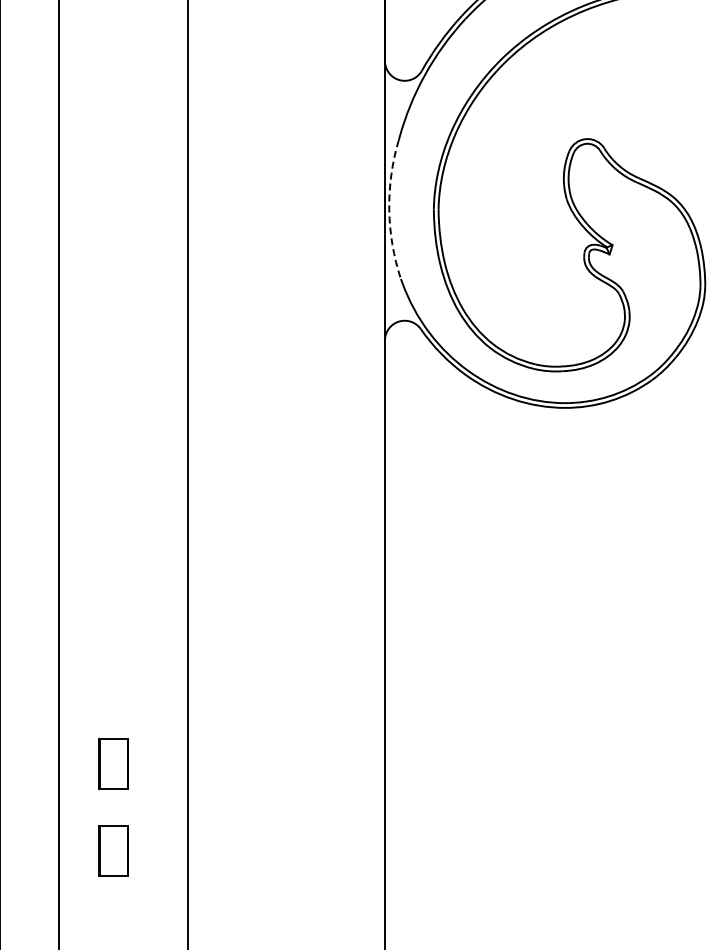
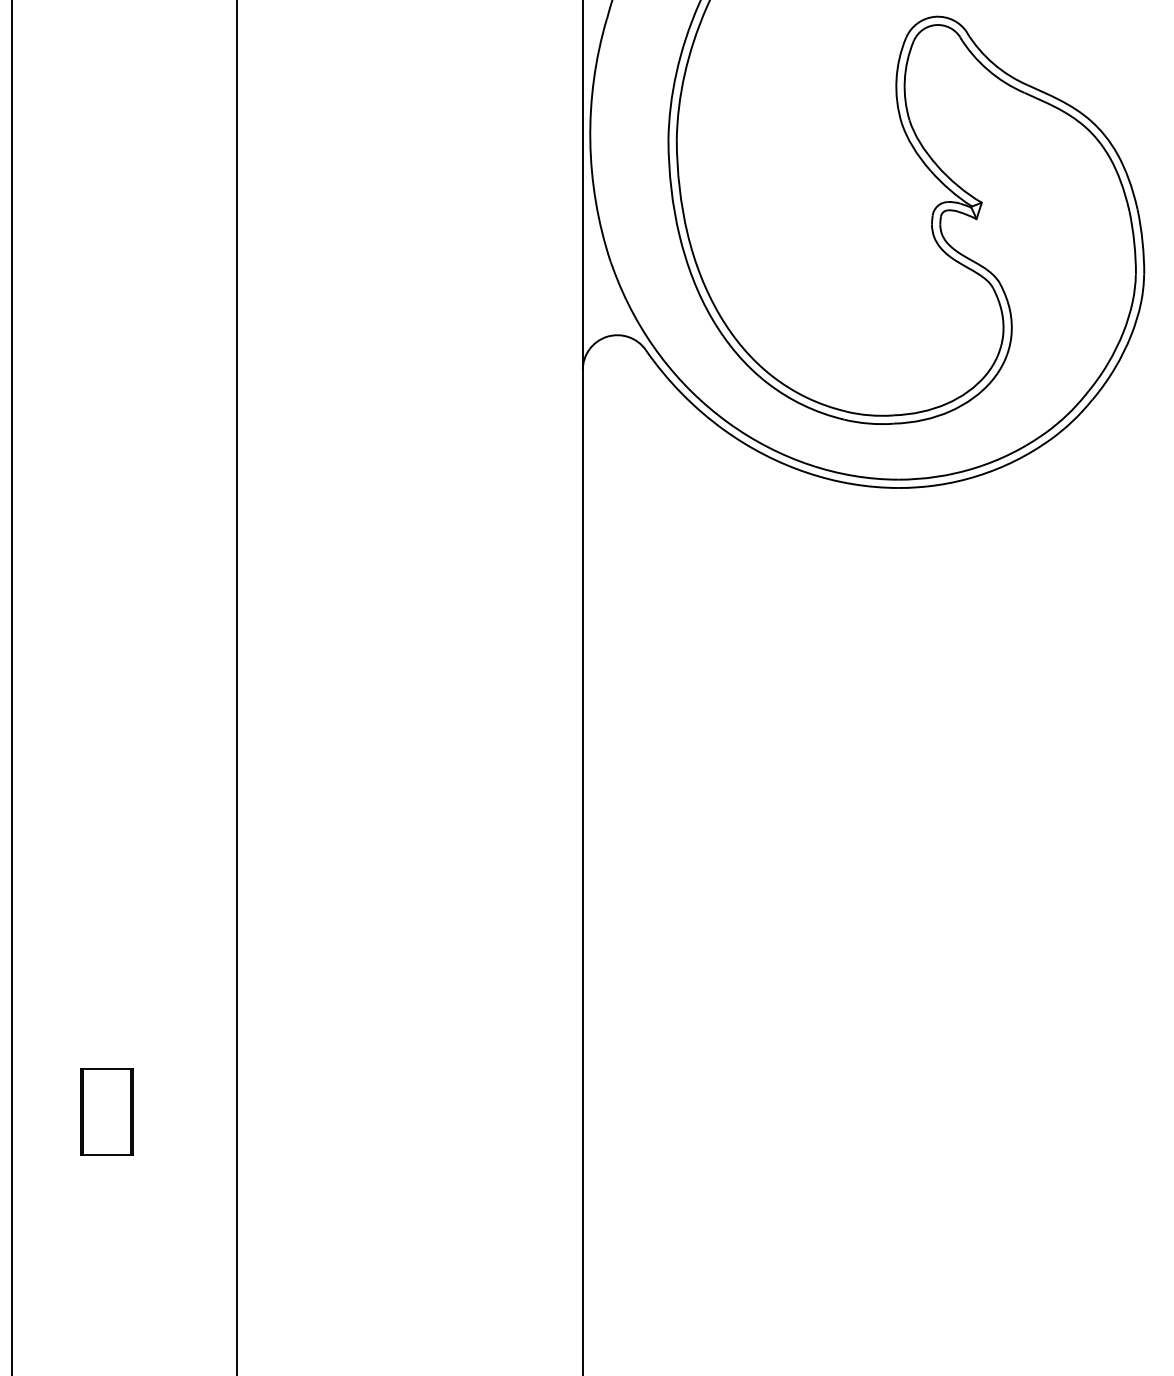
arc: (389, 209) -> (590, 140), dashed -> solid
part: (113, 850) -> (106, 1263), removed

